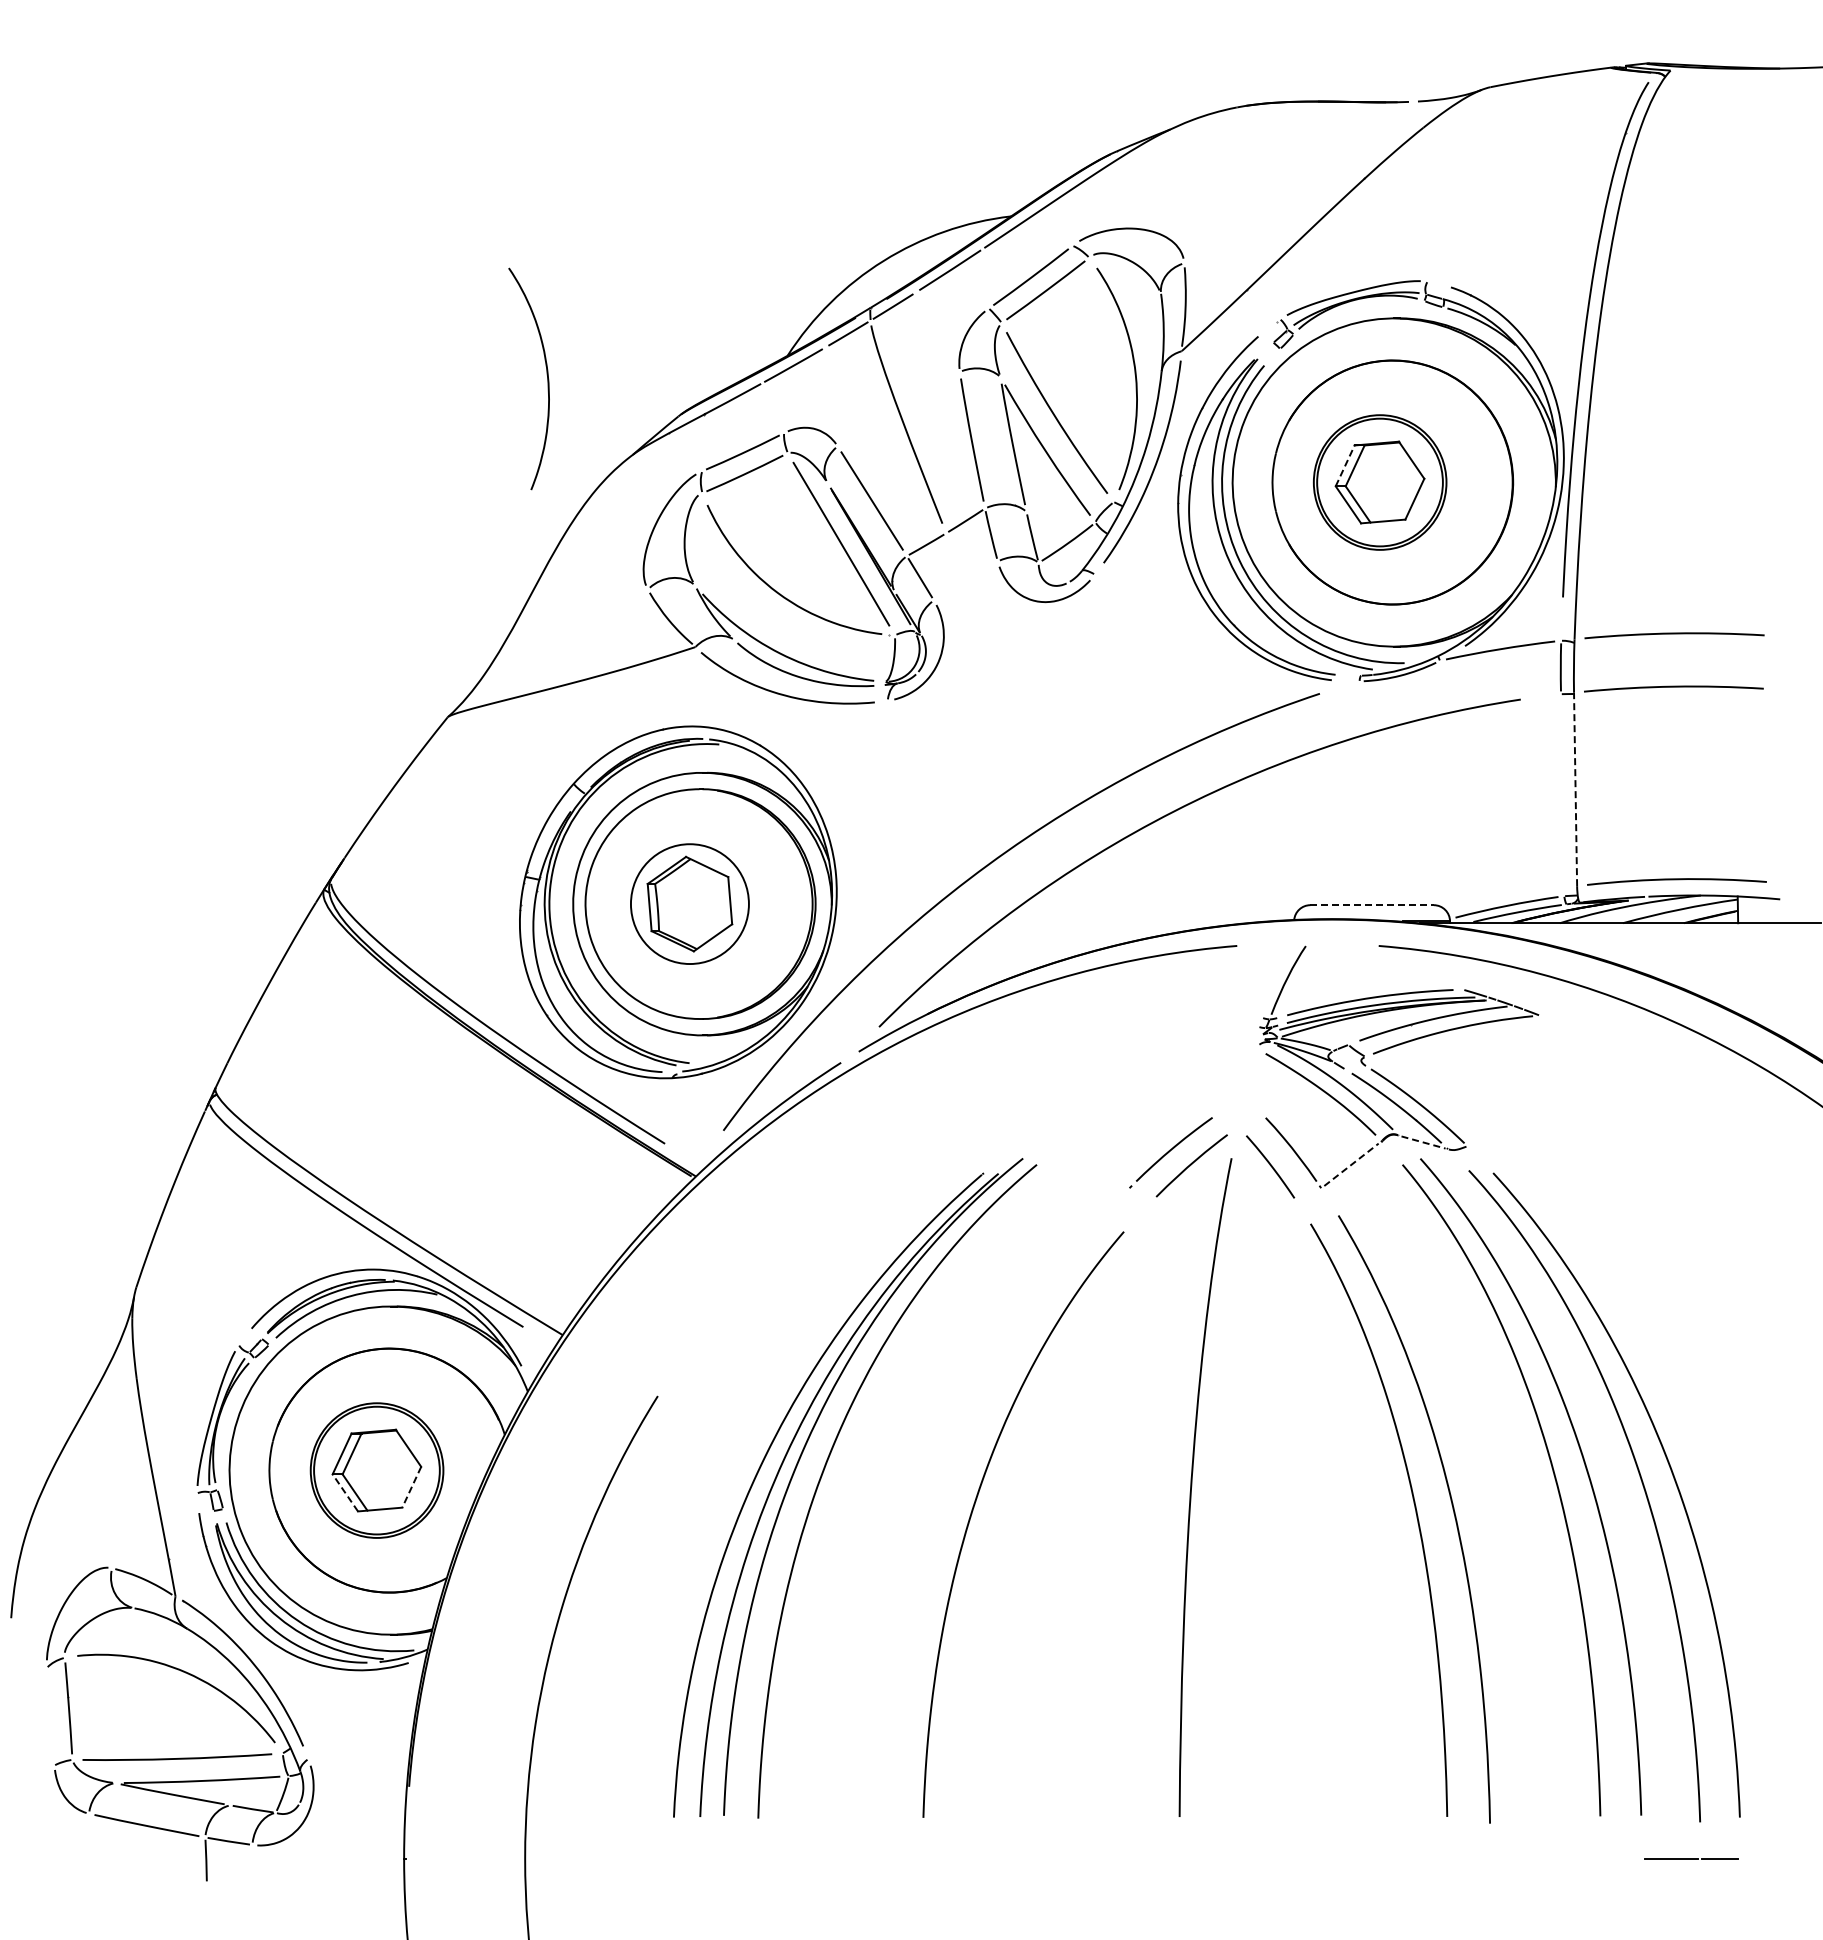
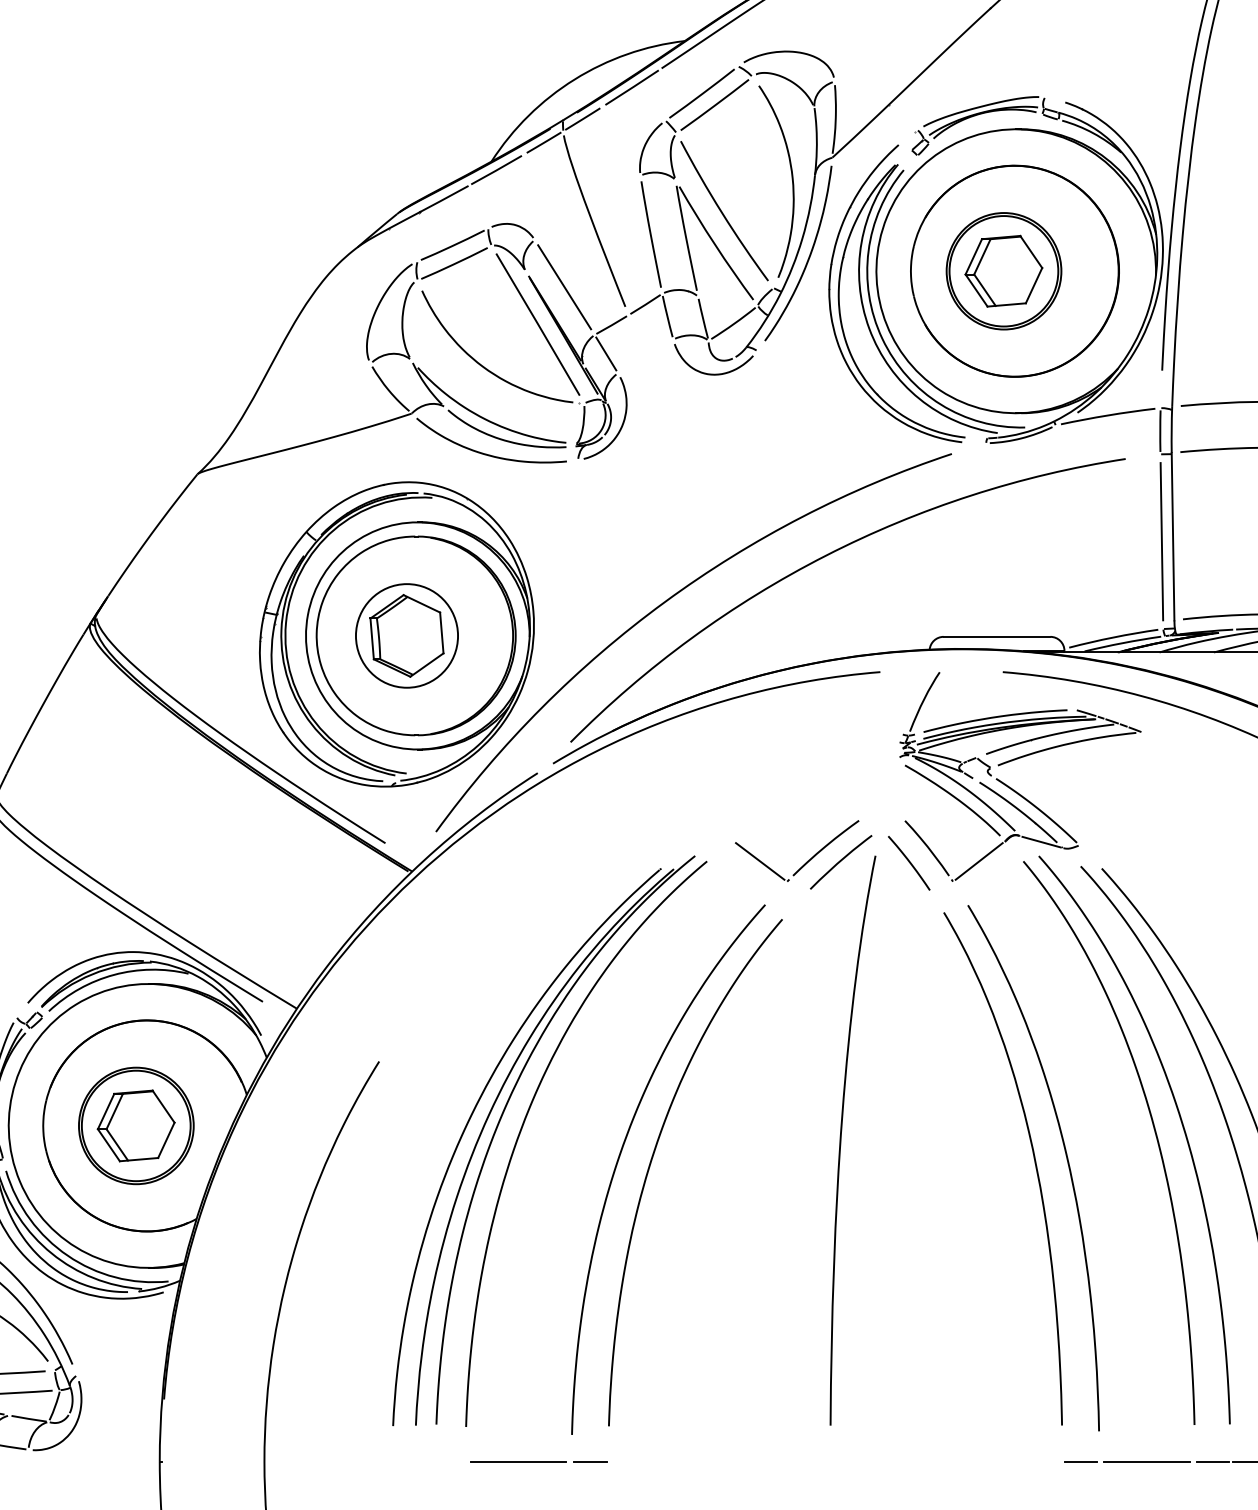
curve: (546, 374) -> (282, 177), removed
line: (1345, 465) -> (974, 256), dashed -> solid
line: (1575, 789) -> (1172, 536), dashed -> solid
line: (1562, 795) -> (1161, 541), added
line: (1372, 905) -> (997, 637), dashed -> solid
line: (1423, 1142) -> (1041, 842), dashed -> solid
line: (1098, 1164) -> (760, 861), added
line: (1351, 1164) -> (979, 861), dashed -> solid
line: (411, 1487) -> (166, 1140), dashed -> solid
line: (345, 1492) -> (109, 1144), dashed -> solid
curve: (937, 1503) -> (621, 1154), added
line: (818, 1858) -> (518, 1461), added
line: (901, 1858) -> (589, 1461), added
line: (1469, 1858) -> (1081, 1461), added
line: (1545, 1858) -> (1147, 1461), added
line: (1621, 1858) -> (1212, 1461), added

